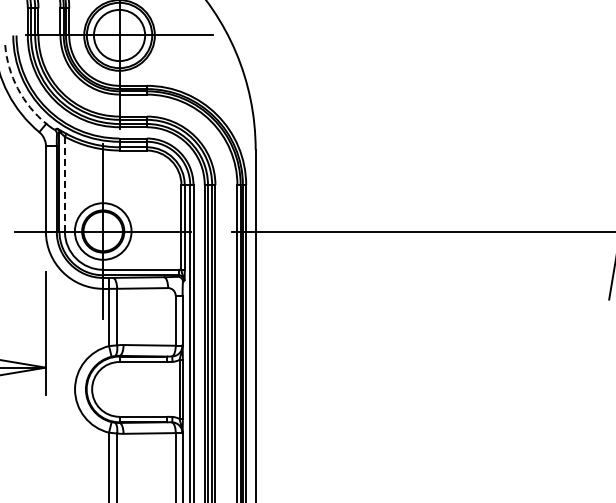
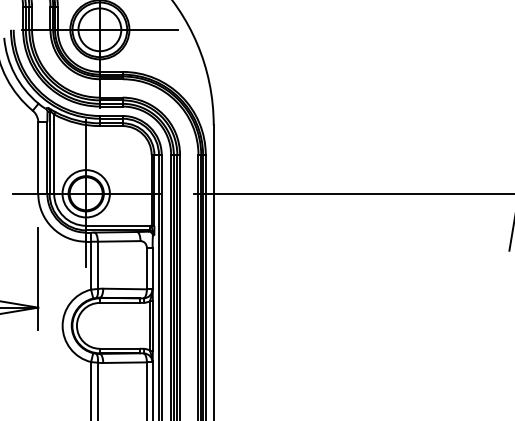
arc: (17, 88) -> (14, 74), dashed -> solid
line: (64, 183) -> (53, 153), dashed -> solid

